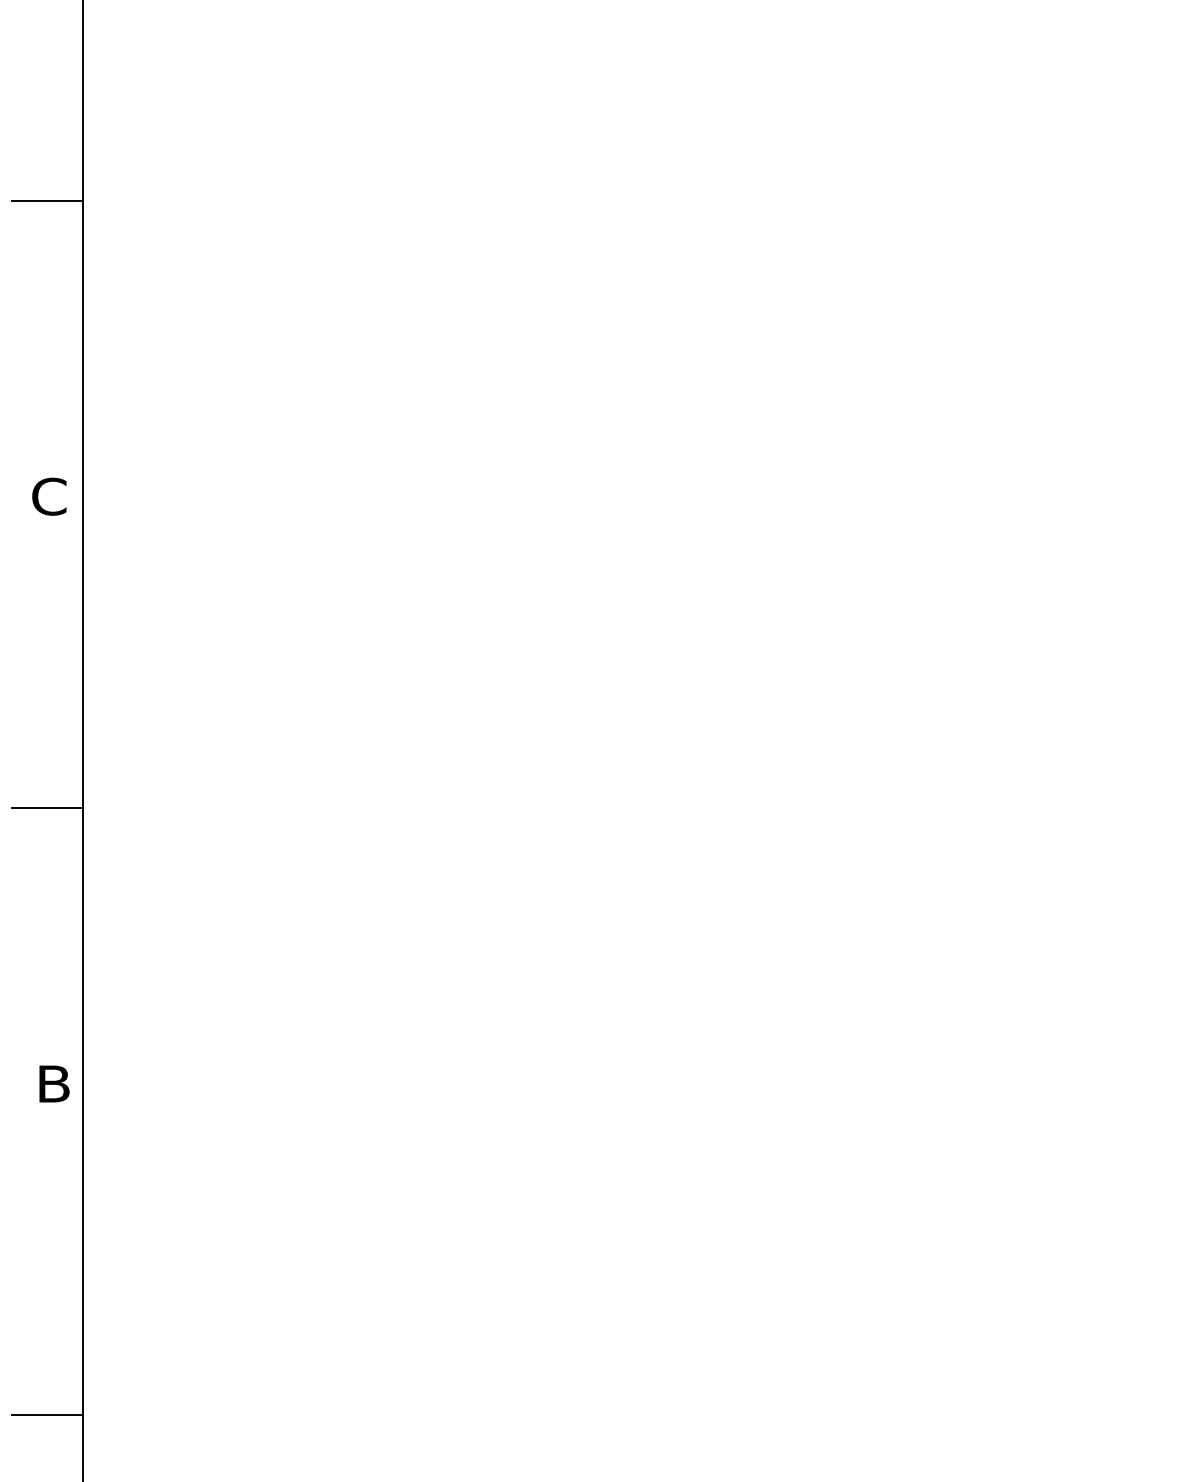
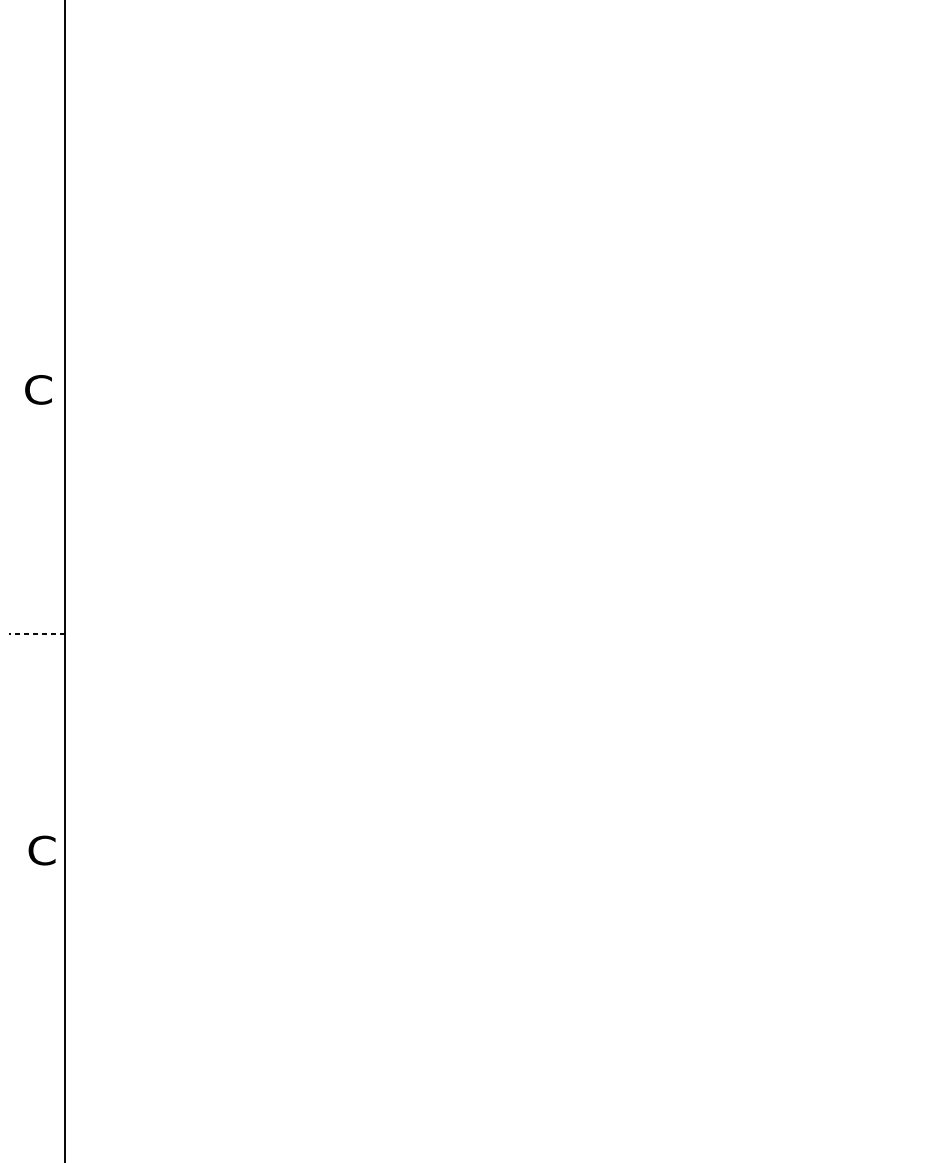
line: (47, 201) -> (37, 158), removed
line: (47, 808) -> (37, 634), solid -> dashed
text: (53, 1084) -> (41, 850), B -> C
line: (47, 1415) -> (37, 1110), removed

